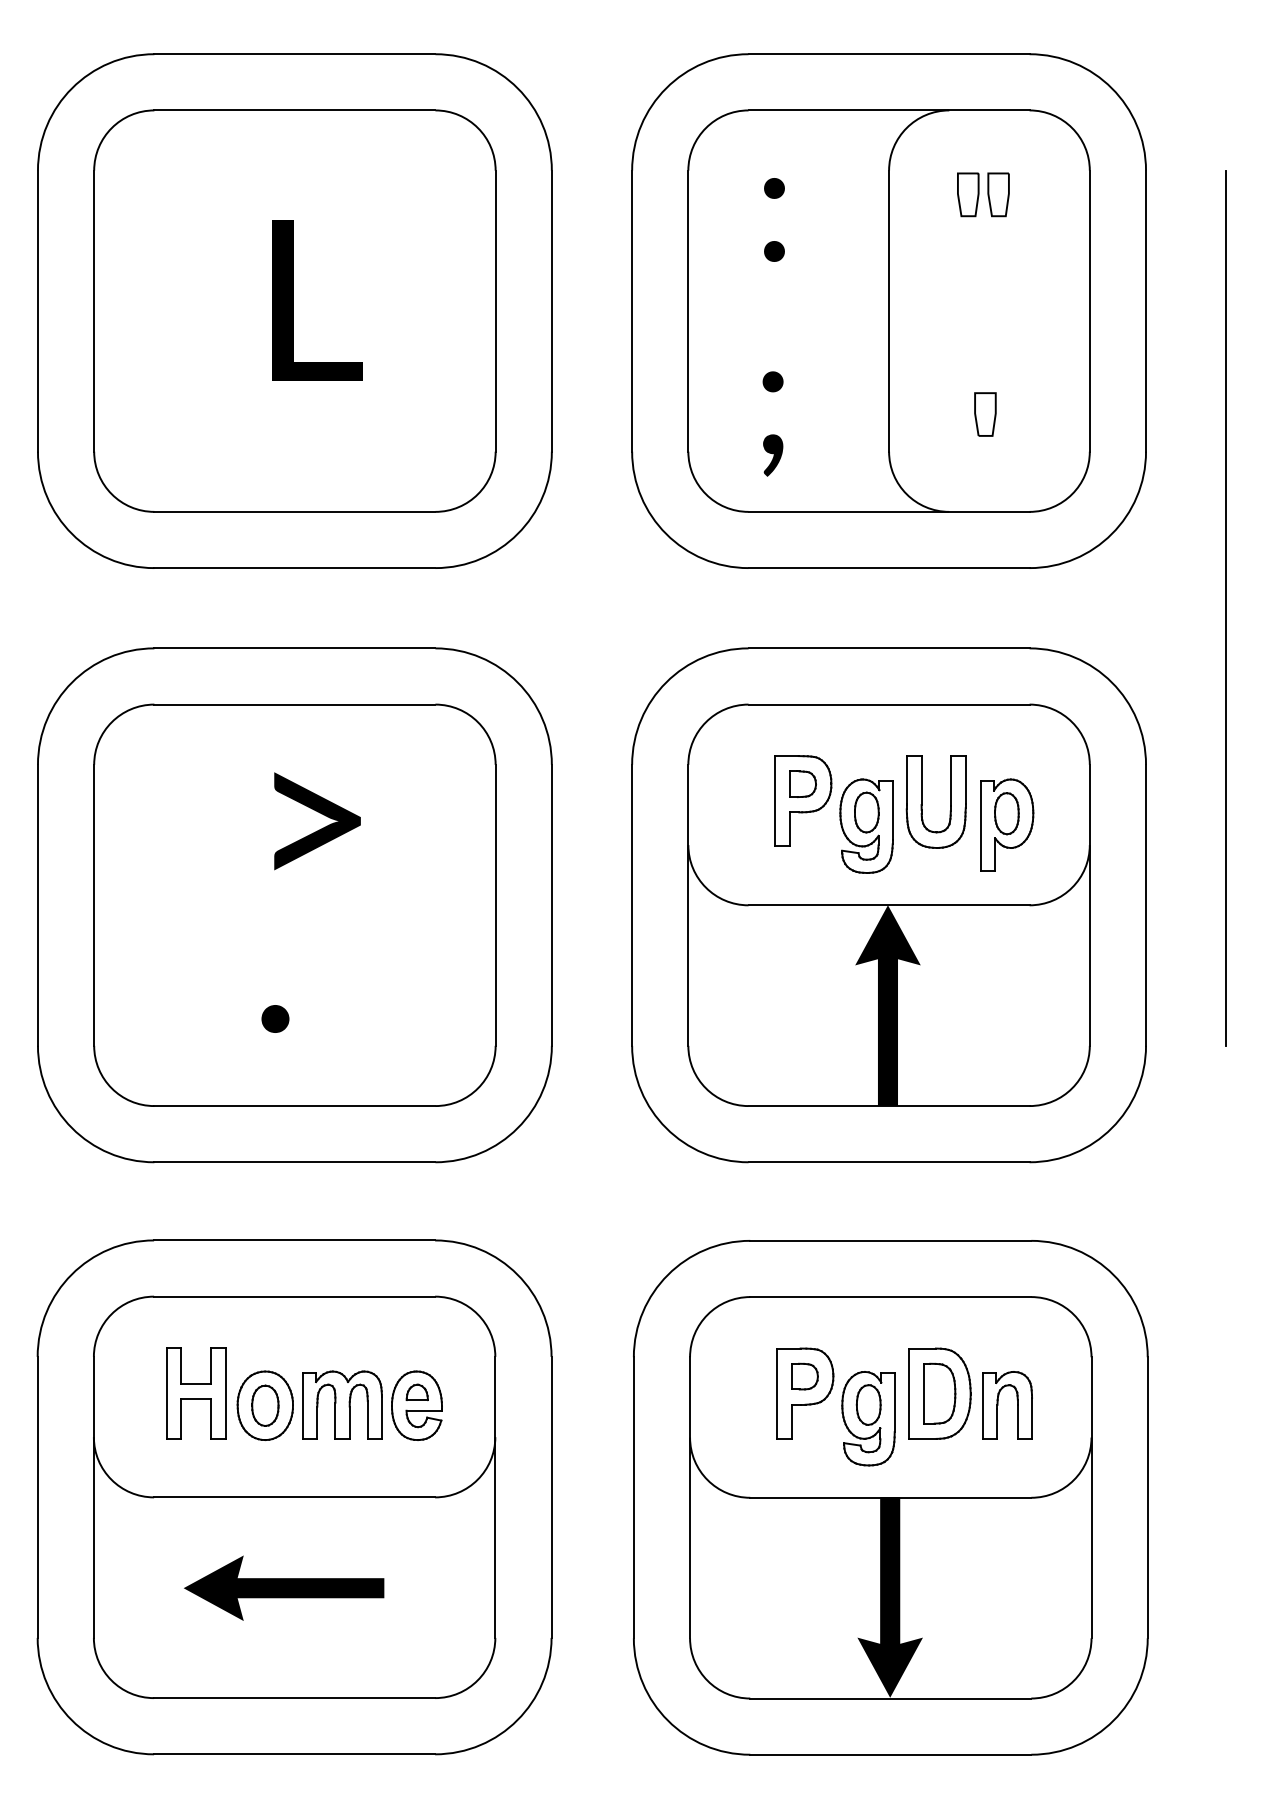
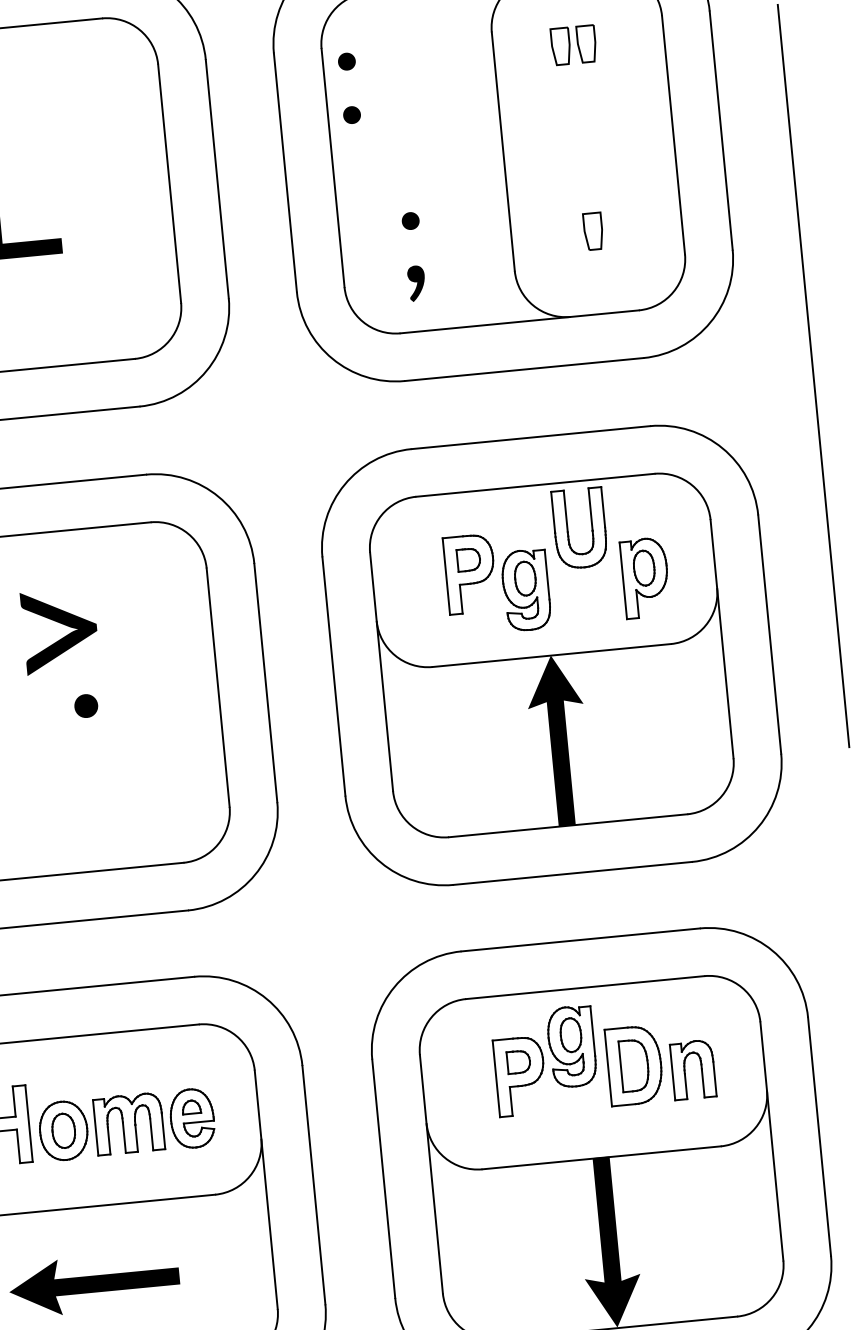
text: (774, 219) -> (349, 87), moved
part: (922, 801) -> (568, 529), moved
text: (275, 1018) -> (86, 705), moved
part: (868, 1418) -> (571, 1046), moved

